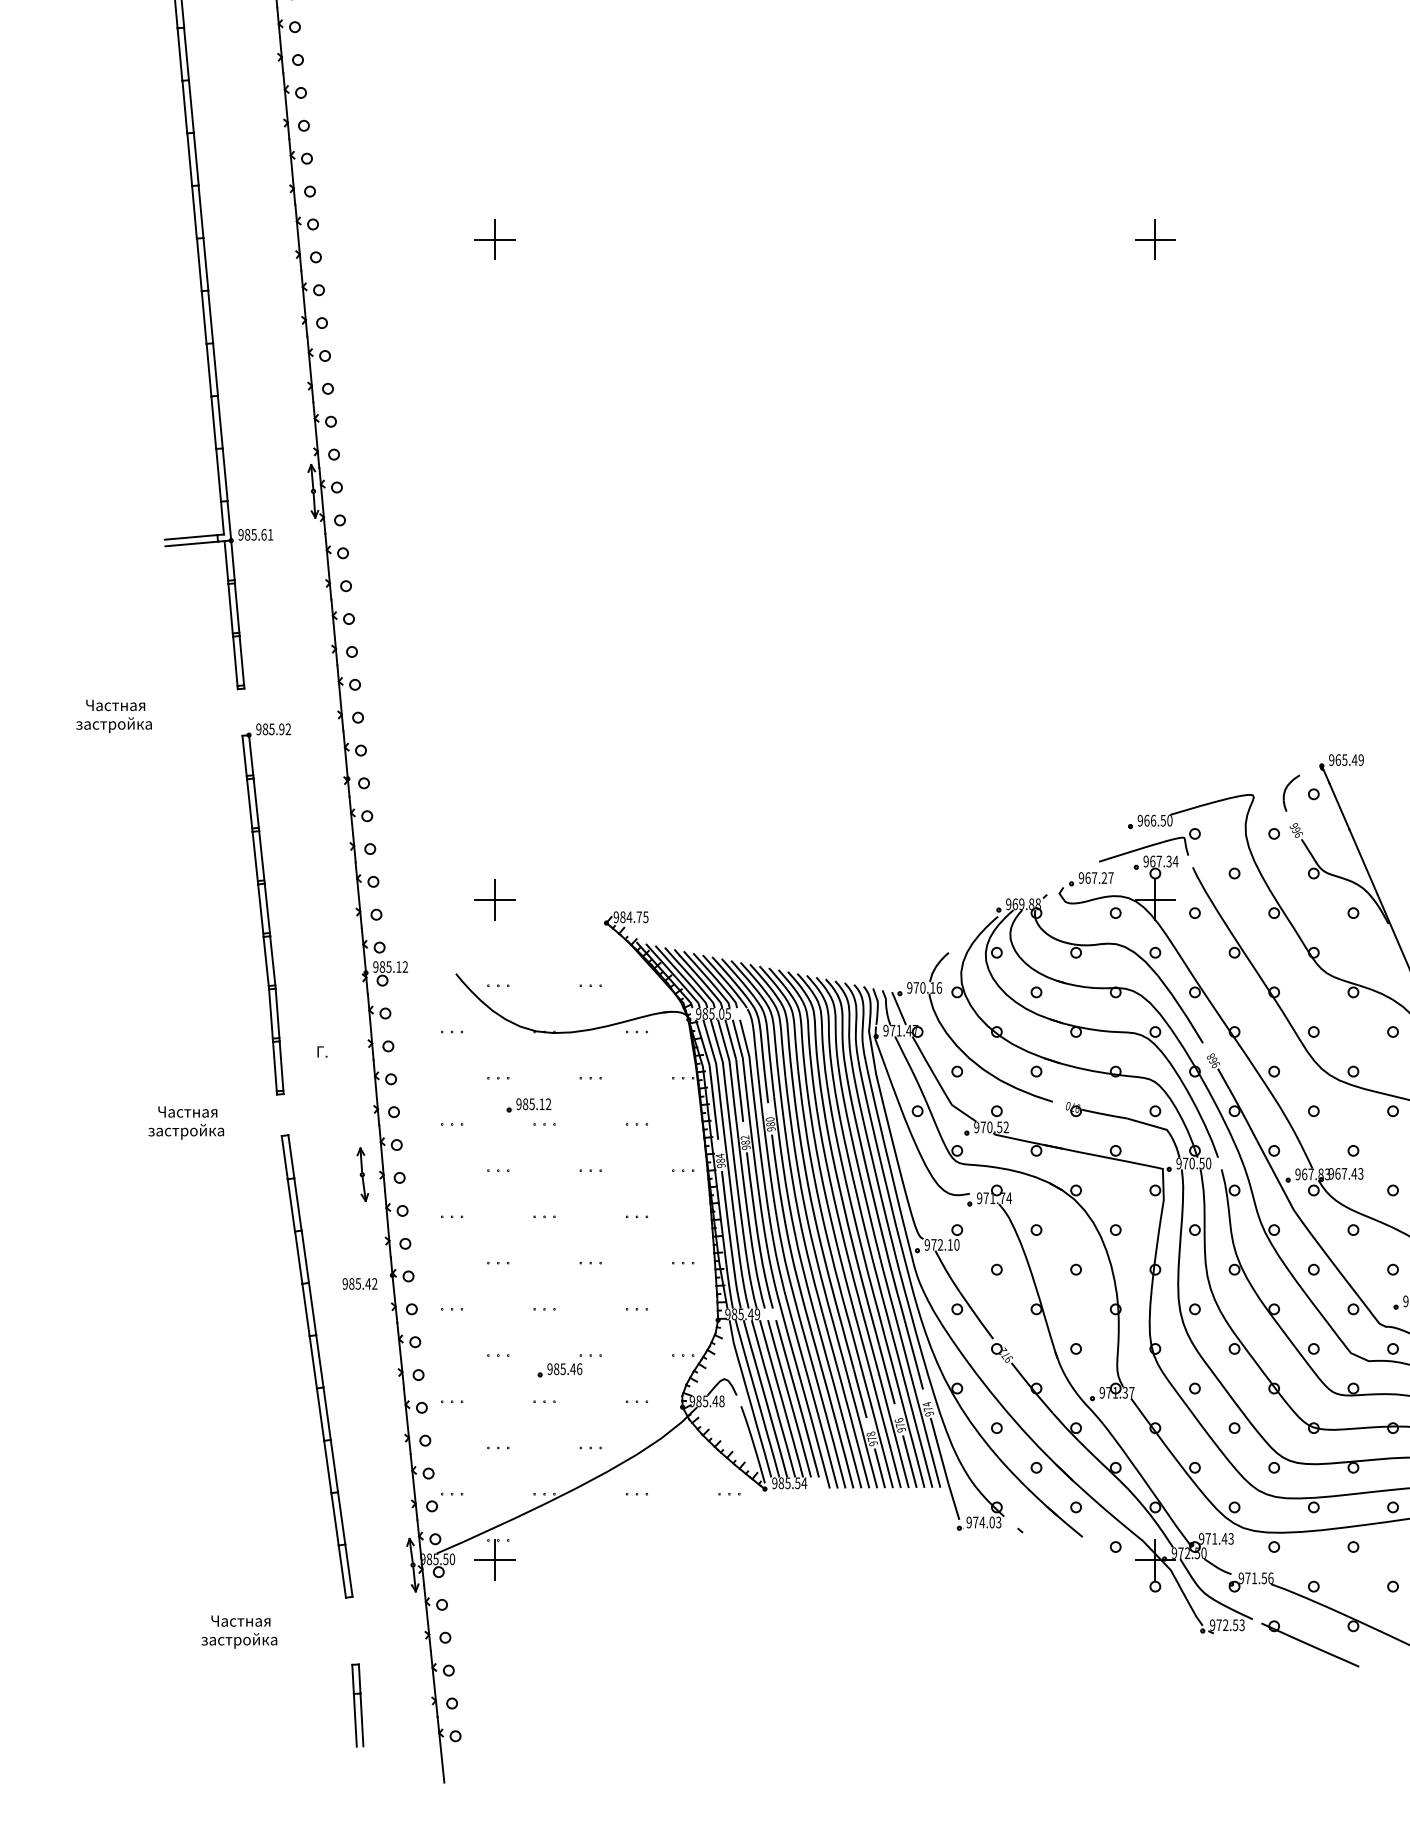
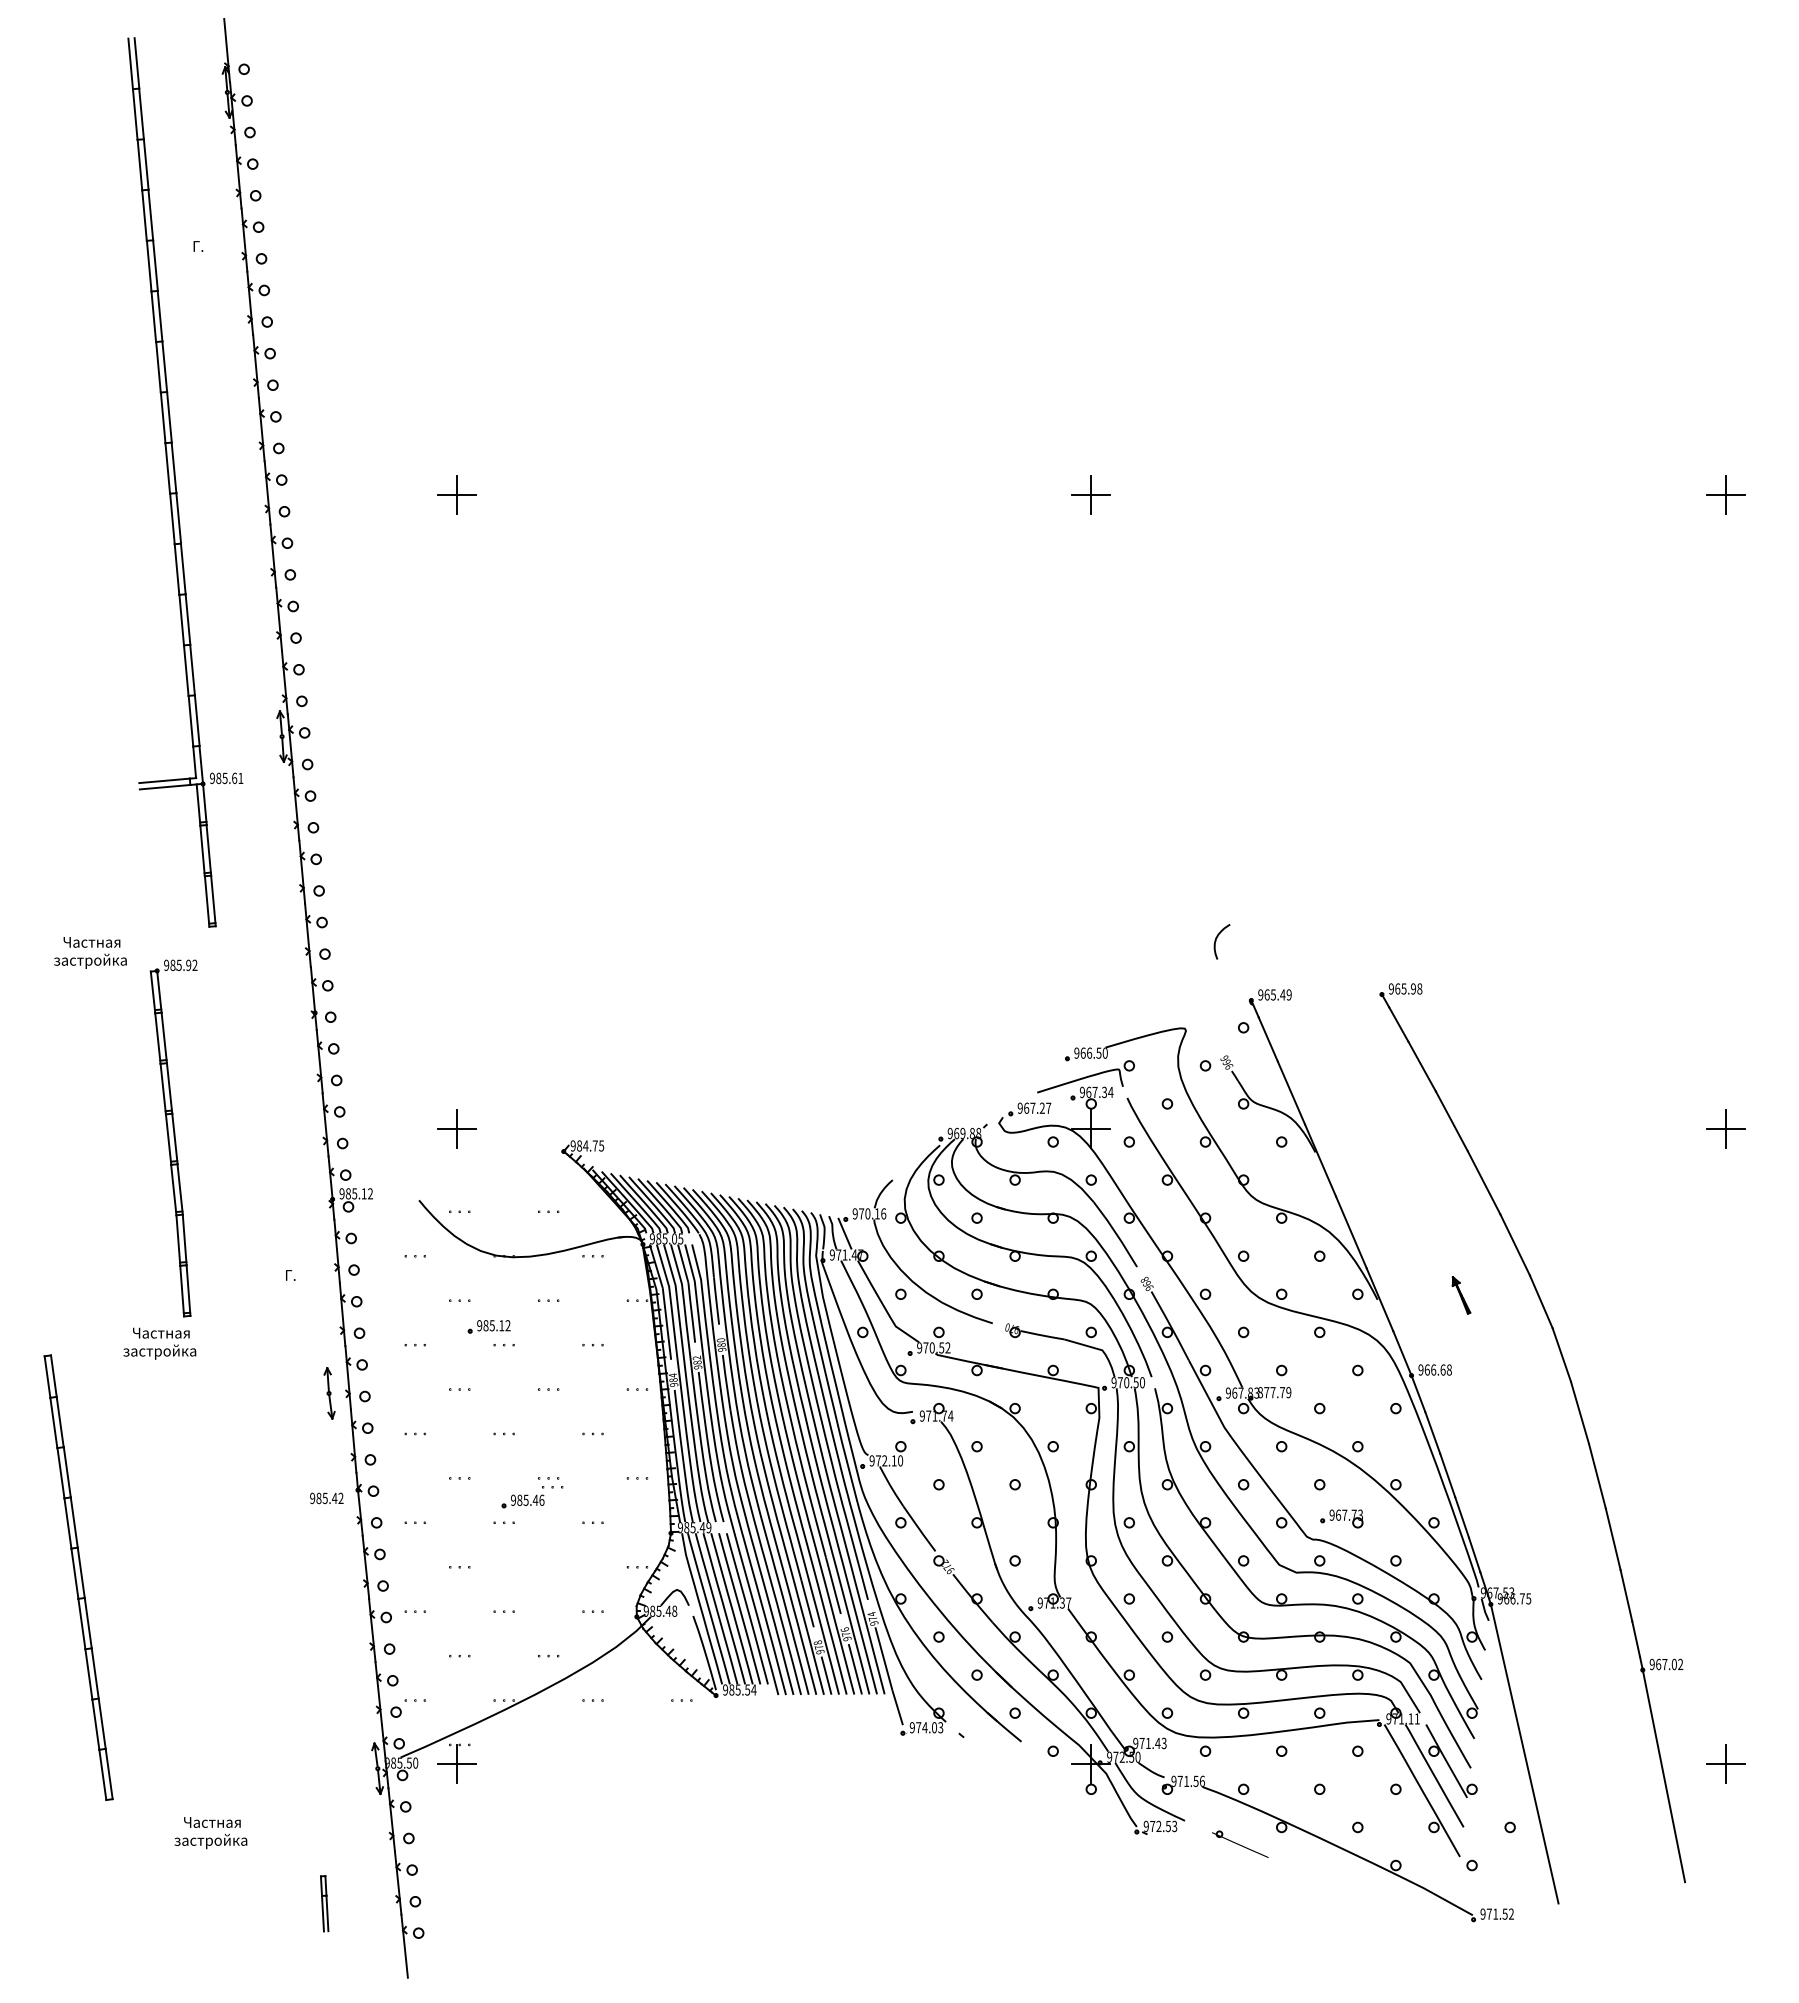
part: (1290, 792) -> (1221, 941), moved
part: (266, 909) -> (173, 1138), moved
text: (1345, 1173) -> (1274, 1392), 967.43 -> 877.79
part: (317, 1366) -> (78, 1577), moved
part: (569, 1366) -> (532, 1497), moved
part: (1310, 1644) -> (1240, 1844), size x0.6
part: (357, 1705) -> (324, 1903), size x0.7

